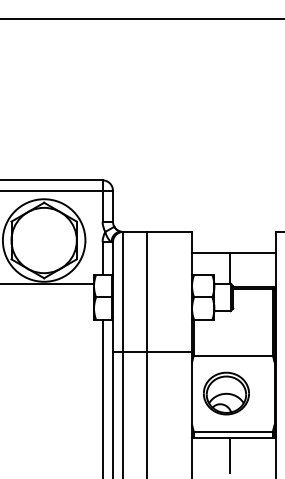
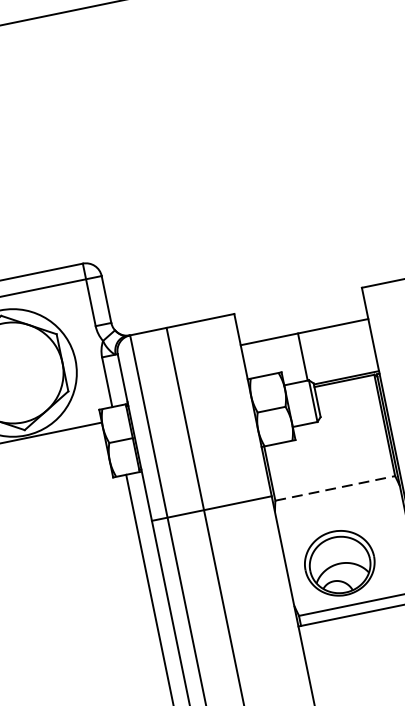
line: (233, 355) -> (335, 488), solid -> dashed
part: (226, 393) -> (339, 563), moved
line: (229, 455) -> (360, 640), removed

